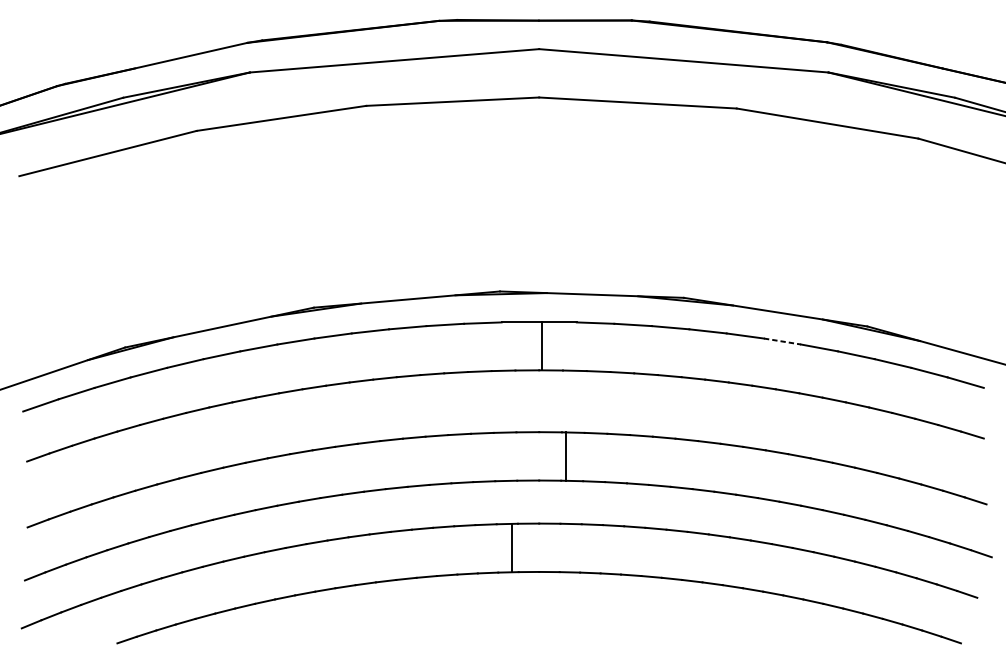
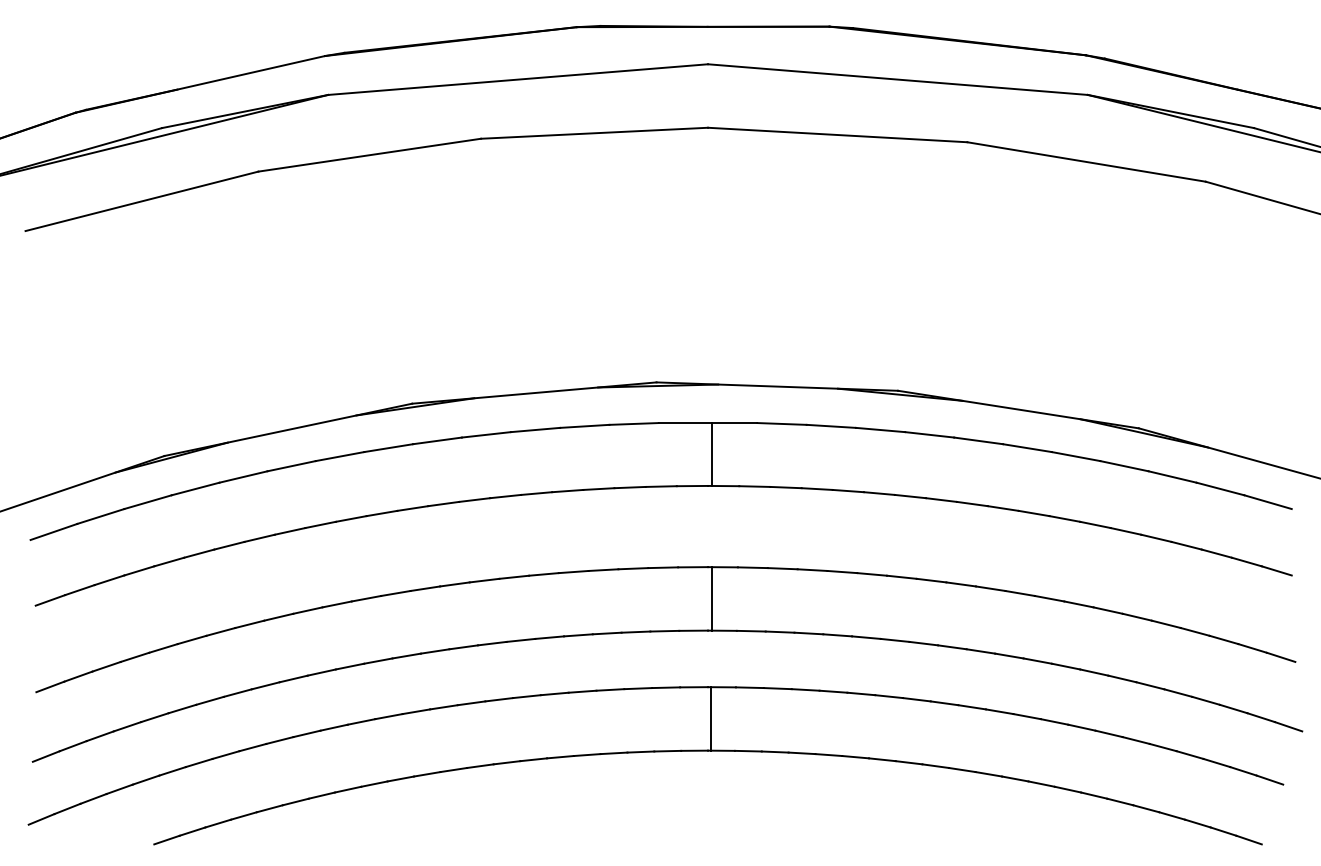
line: (782, 341) -> (1027, 448), dashed -> solid
line: (565, 456) -> (711, 598), moved
line: (512, 547) -> (711, 718), moved

